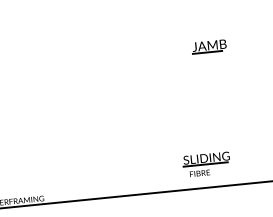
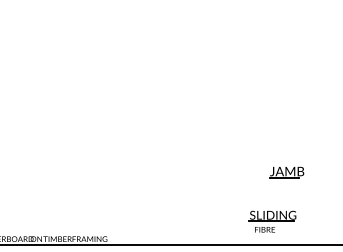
part: (208, 46) -> (286, 172), moved

